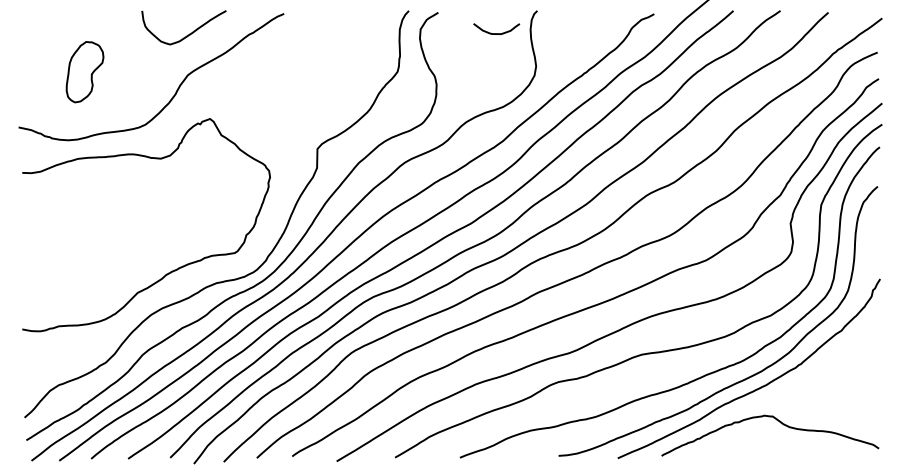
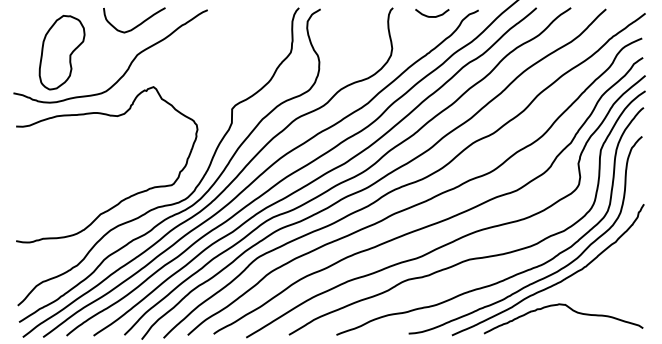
curve: (496, 33) -> (432, 16), moved
part: (84, 71) -> (61, 52), size x1.67

